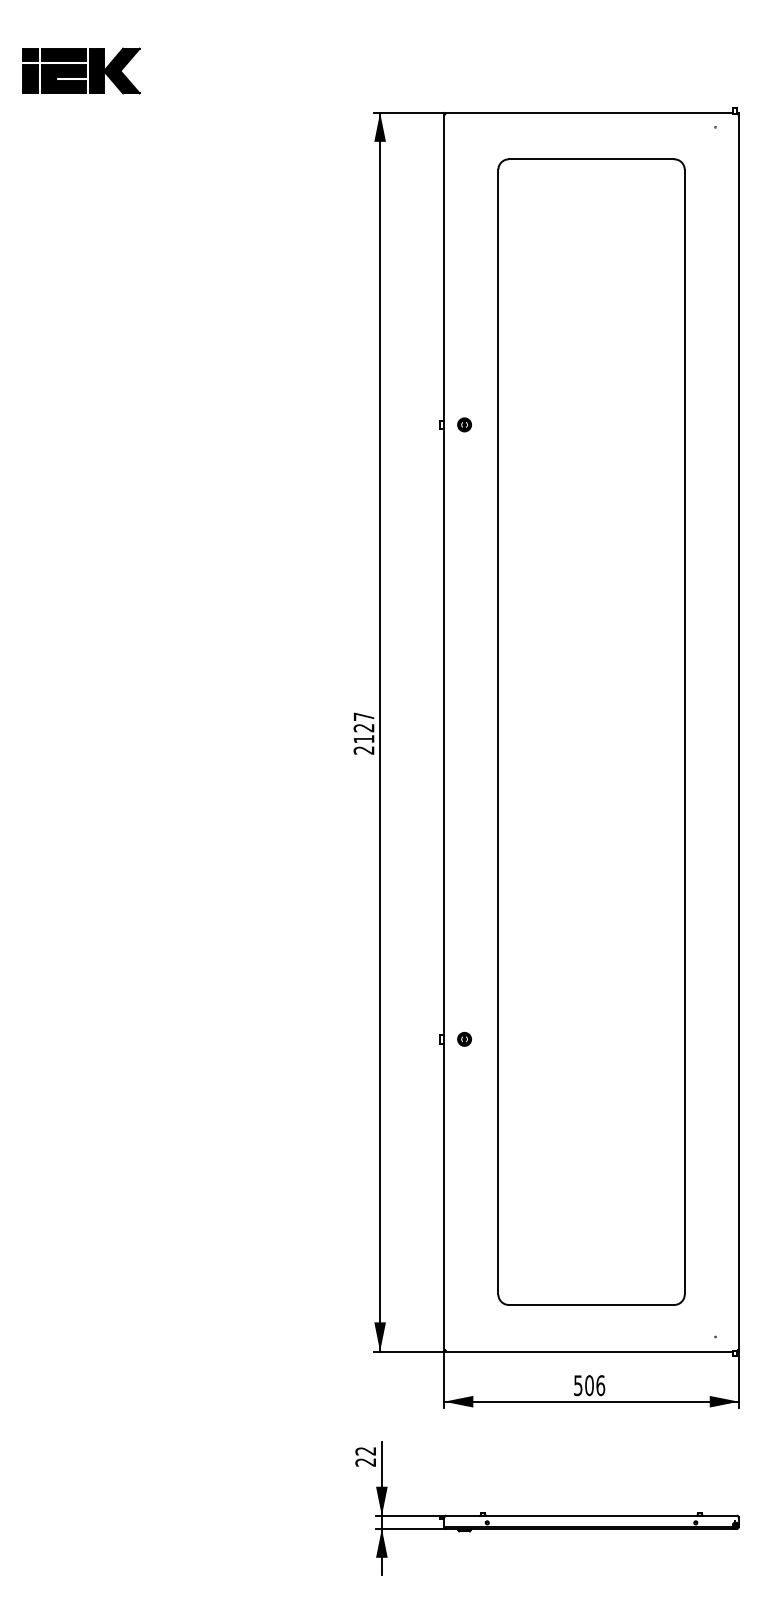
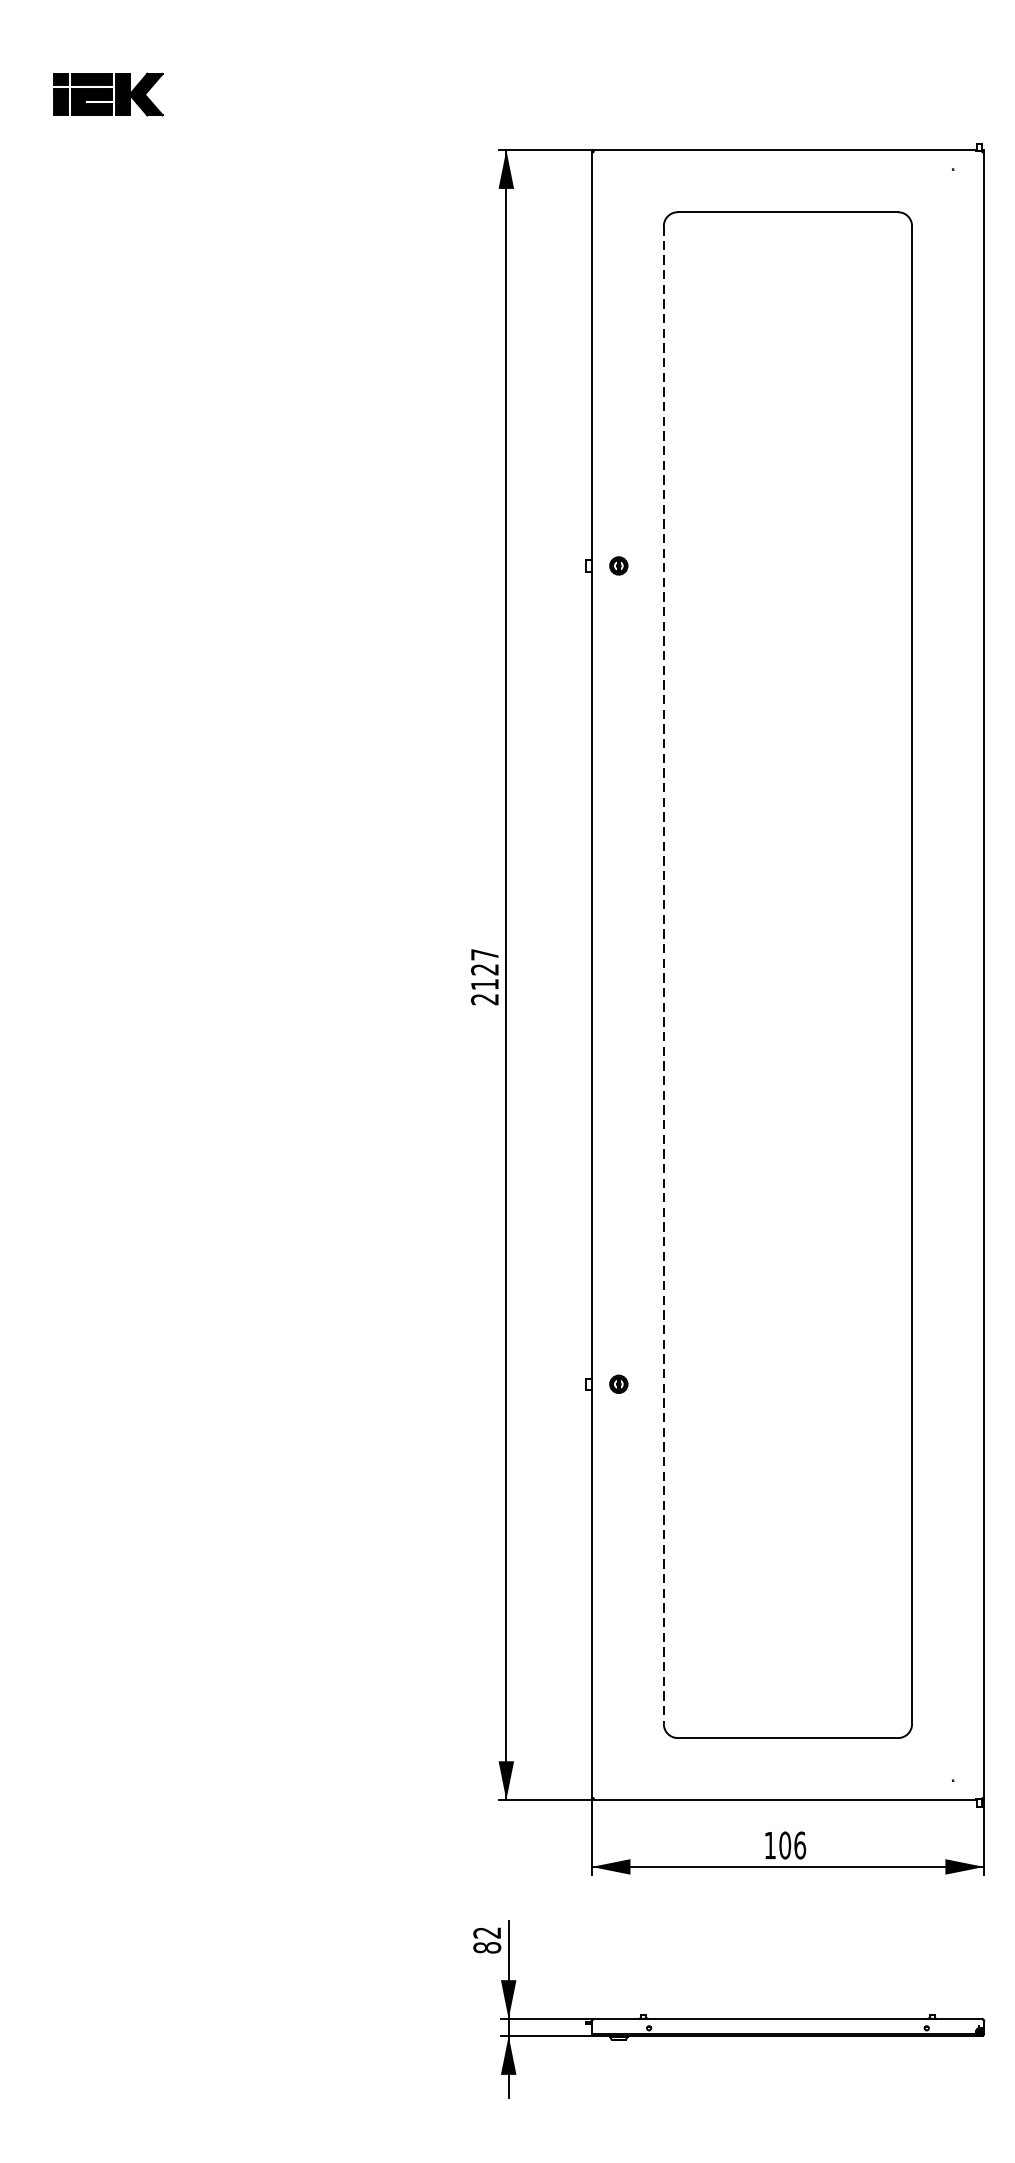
part: (81, 70) -> (108, 93), size x0.7
line: (498, 732) -> (663, 975), solid -> dashed
text: (578, 1385) -> (770, 1845), 506 -> 106
text: (365, 1462) -> (486, 1947), 22 -> 82

